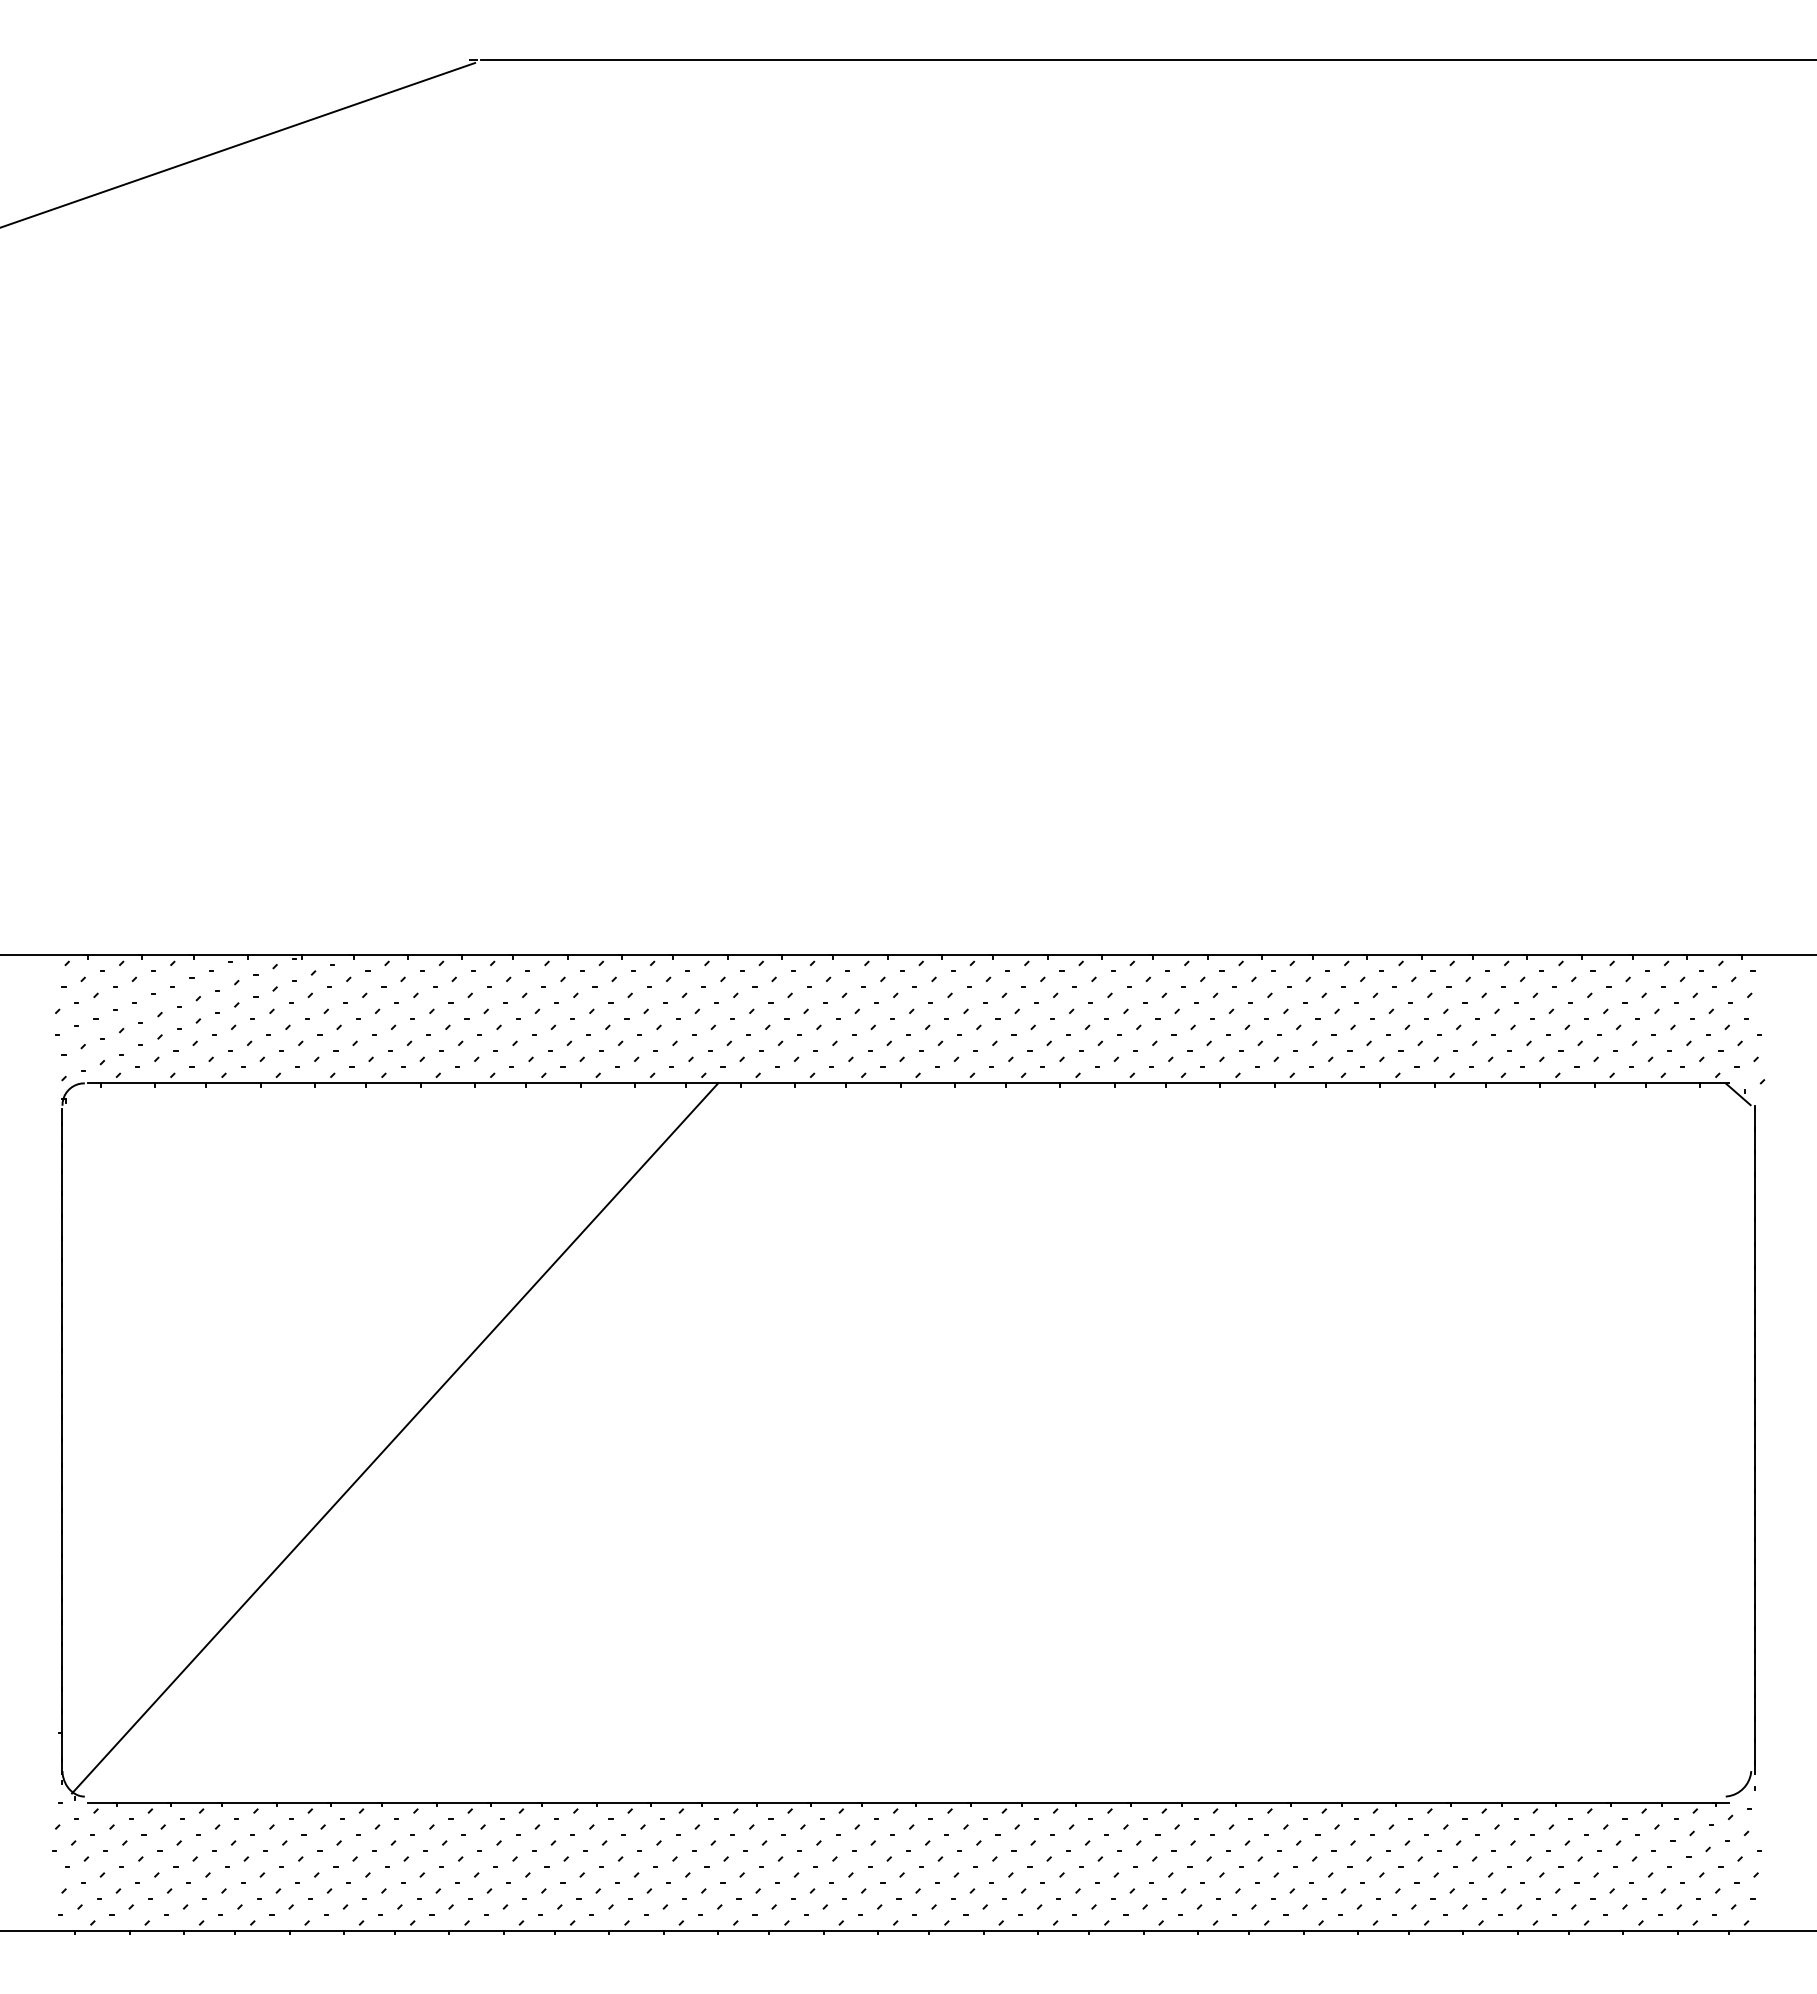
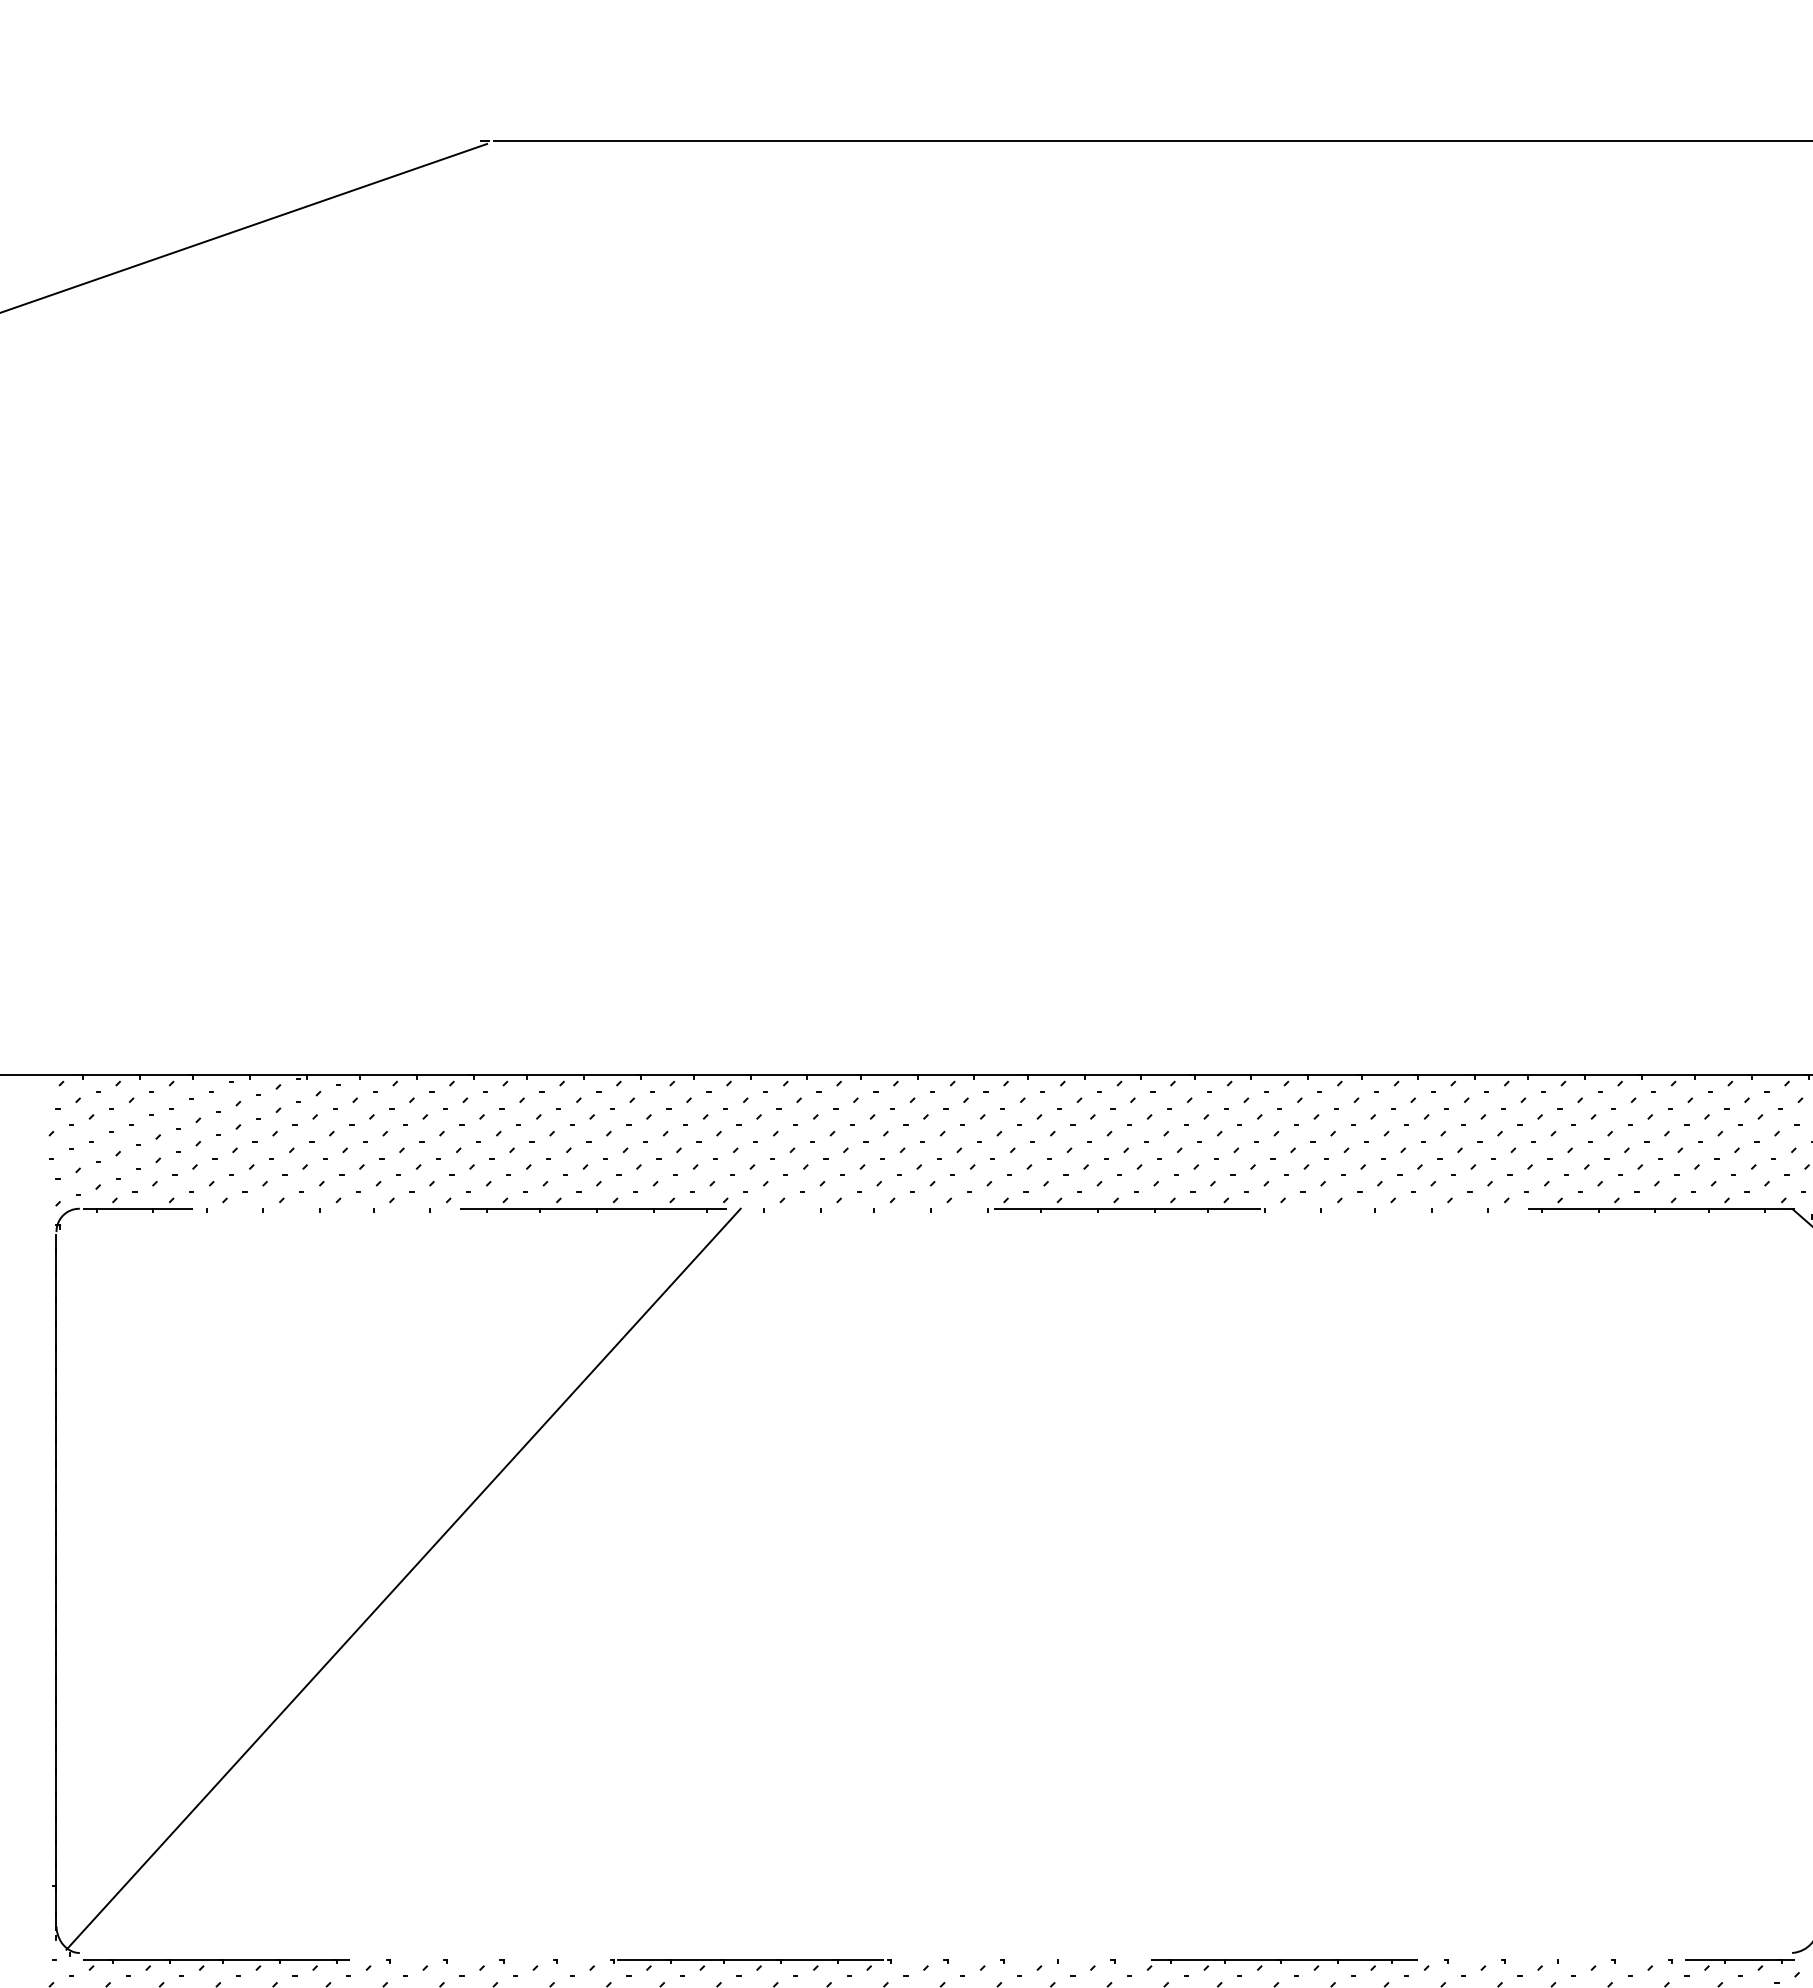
line: (907, 1083) -> (938, 1208), solid -> dashed
line: (908, 1803) -> (939, 1960), solid -> dashed

